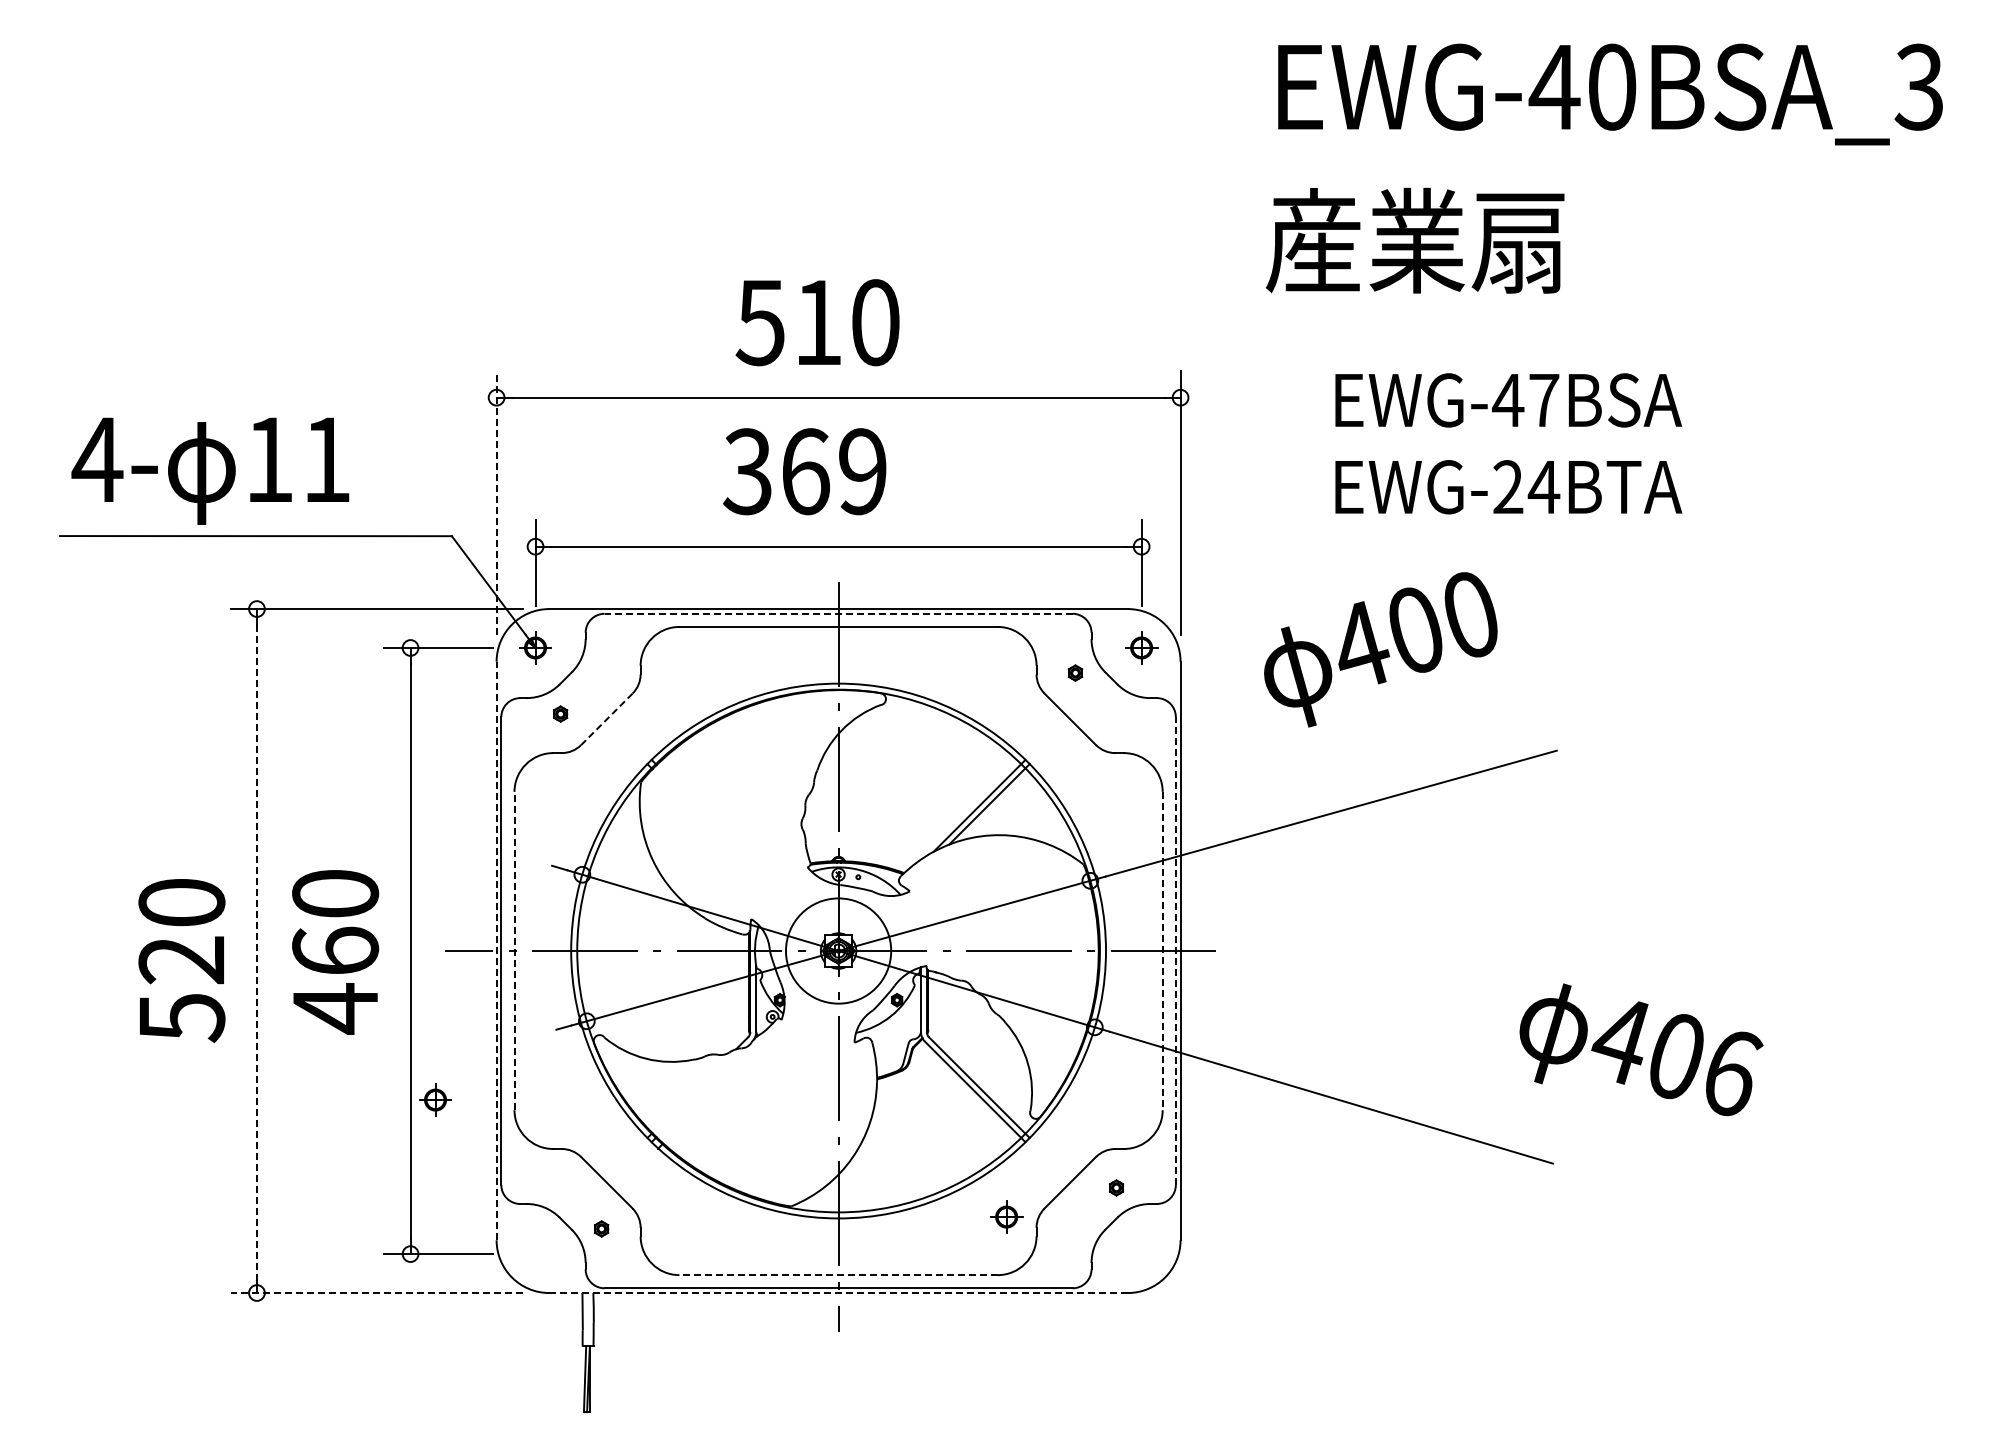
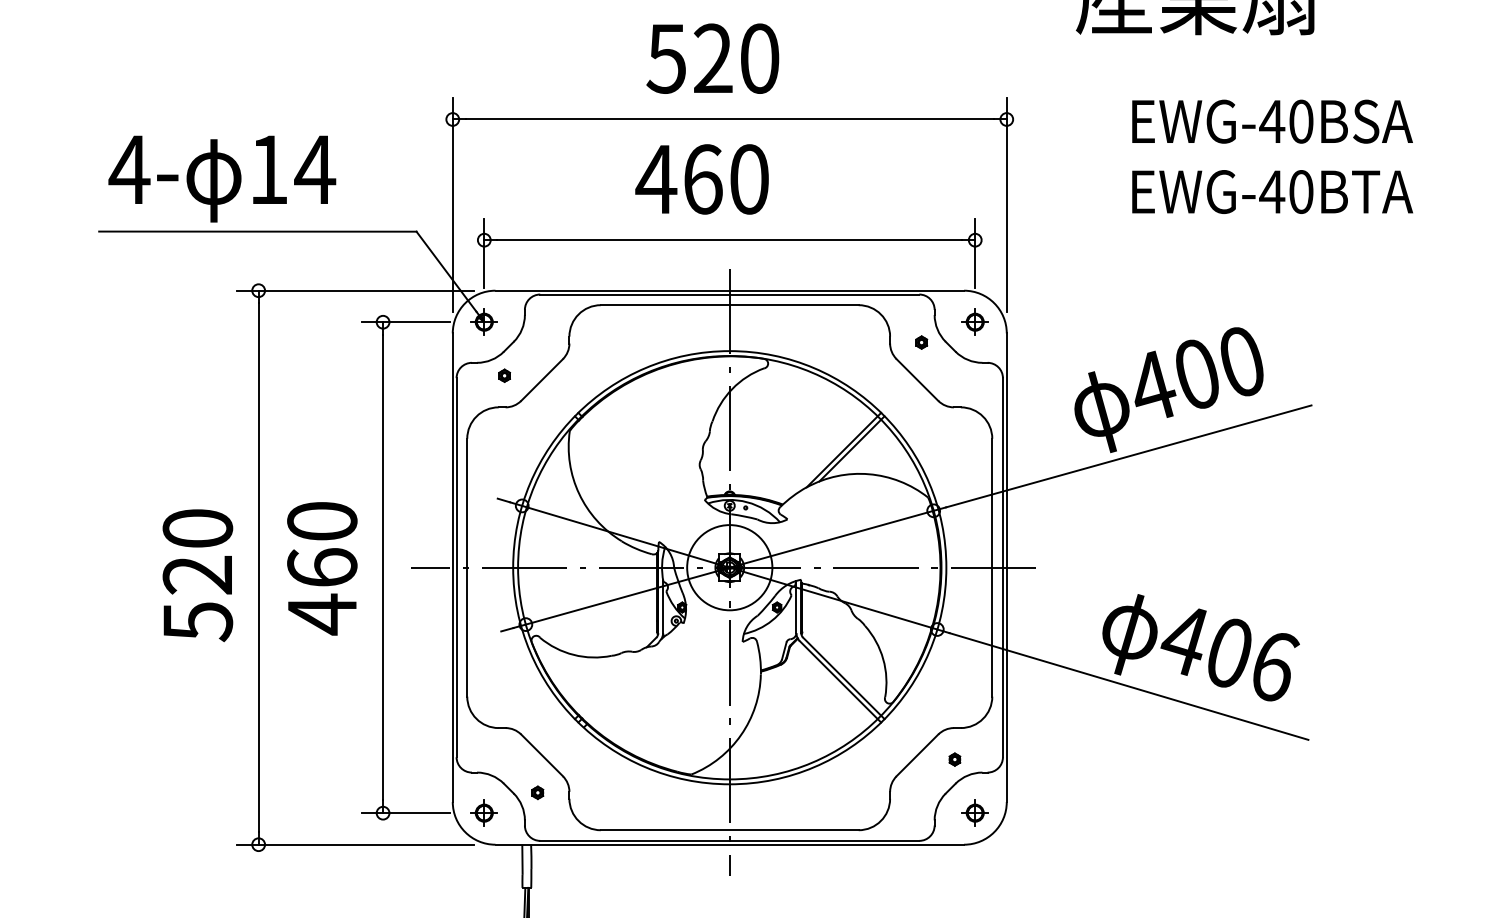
text: (818, 321) -> (713, 57), 510 -> 520
text: (1544, 400) -> (1301, 121), EWG-47BSA -> EWG-40BSA
text: (326, 459) -> (314, 169), 11 -> 14
text: (803, 471) -> (701, 179), 369 -> 460
text: (1526, 487) -> (1286, 192), EWG-24BTA -> EWG-40BTA
line: (496, 502) -> (452, 204), dashed -> solid
line: (838, 613) -> (729, 294), dashed -> solid
text: (1380, 649) -> (1168, 389), moved
line: (606, 719) -> (541, 380), dashed -> solid
line: (496, 950) -> (452, 567), dashed -> solid
line: (514, 950) -> (467, 567), dashed -> solid
line: (256, 951) -> (258, 568), dashed -> solid
line: (1162, 951) -> (992, 568), dashed -> solid
line: (1175, 951) -> (1002, 568), dashed -> solid
text: (1641, 1049) -> (1201, 647), moved
part: (435, 1099) -> (484, 812), moved
part: (1006, 1216) -> (975, 812), moved
line: (838, 1275) -> (729, 830), dashed -> solid
line: (376, 1293) -> (355, 845), dashed -> solid
line: (838, 1293) -> (729, 845), dashed -> solid

